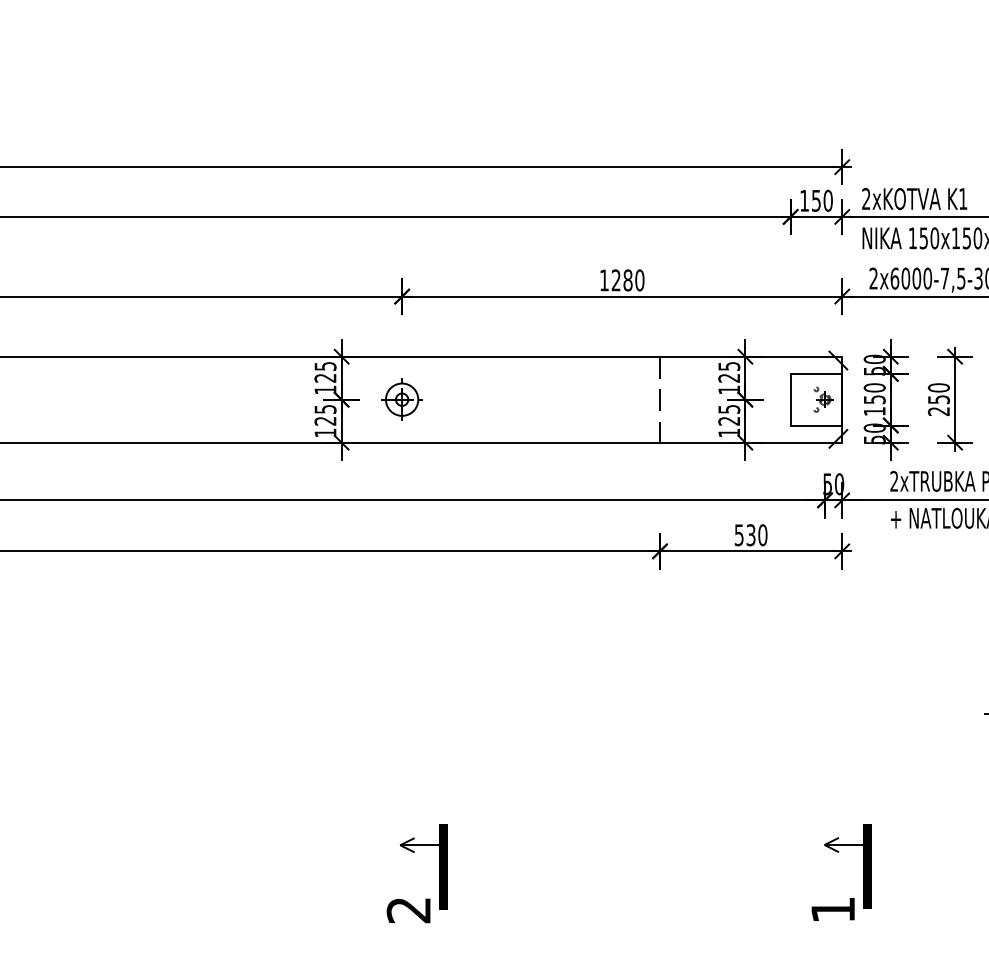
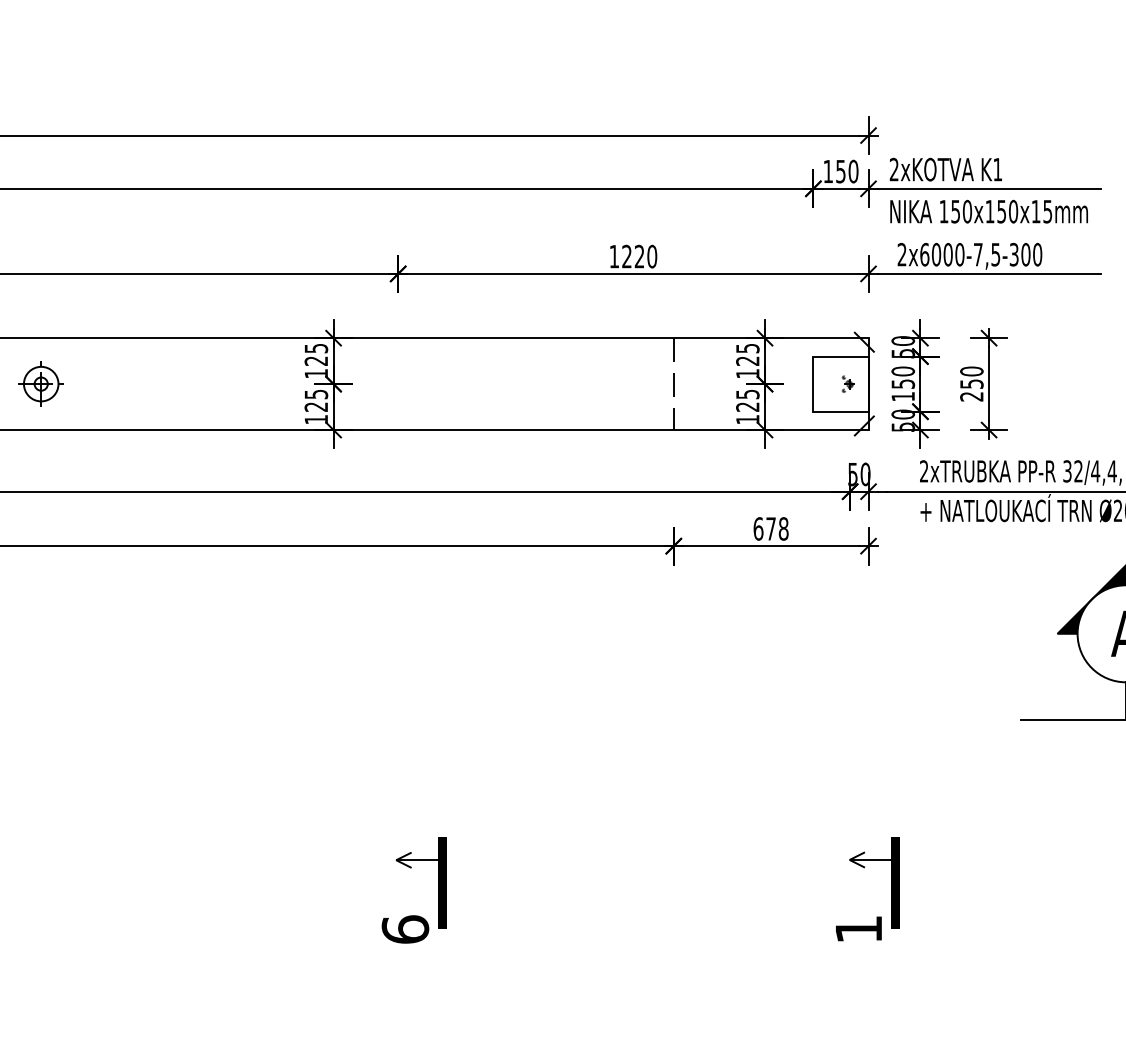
text: (627, 280) -> (639, 256), 1280 -> 1220
part: (401, 399) -> (40, 383), moved
part: (823, 400) -> (848, 384), size x0.6
text: (750, 534) -> (770, 528), 530 -> 678
text: (408, 910) -> (405, 929), 2 -> 6

